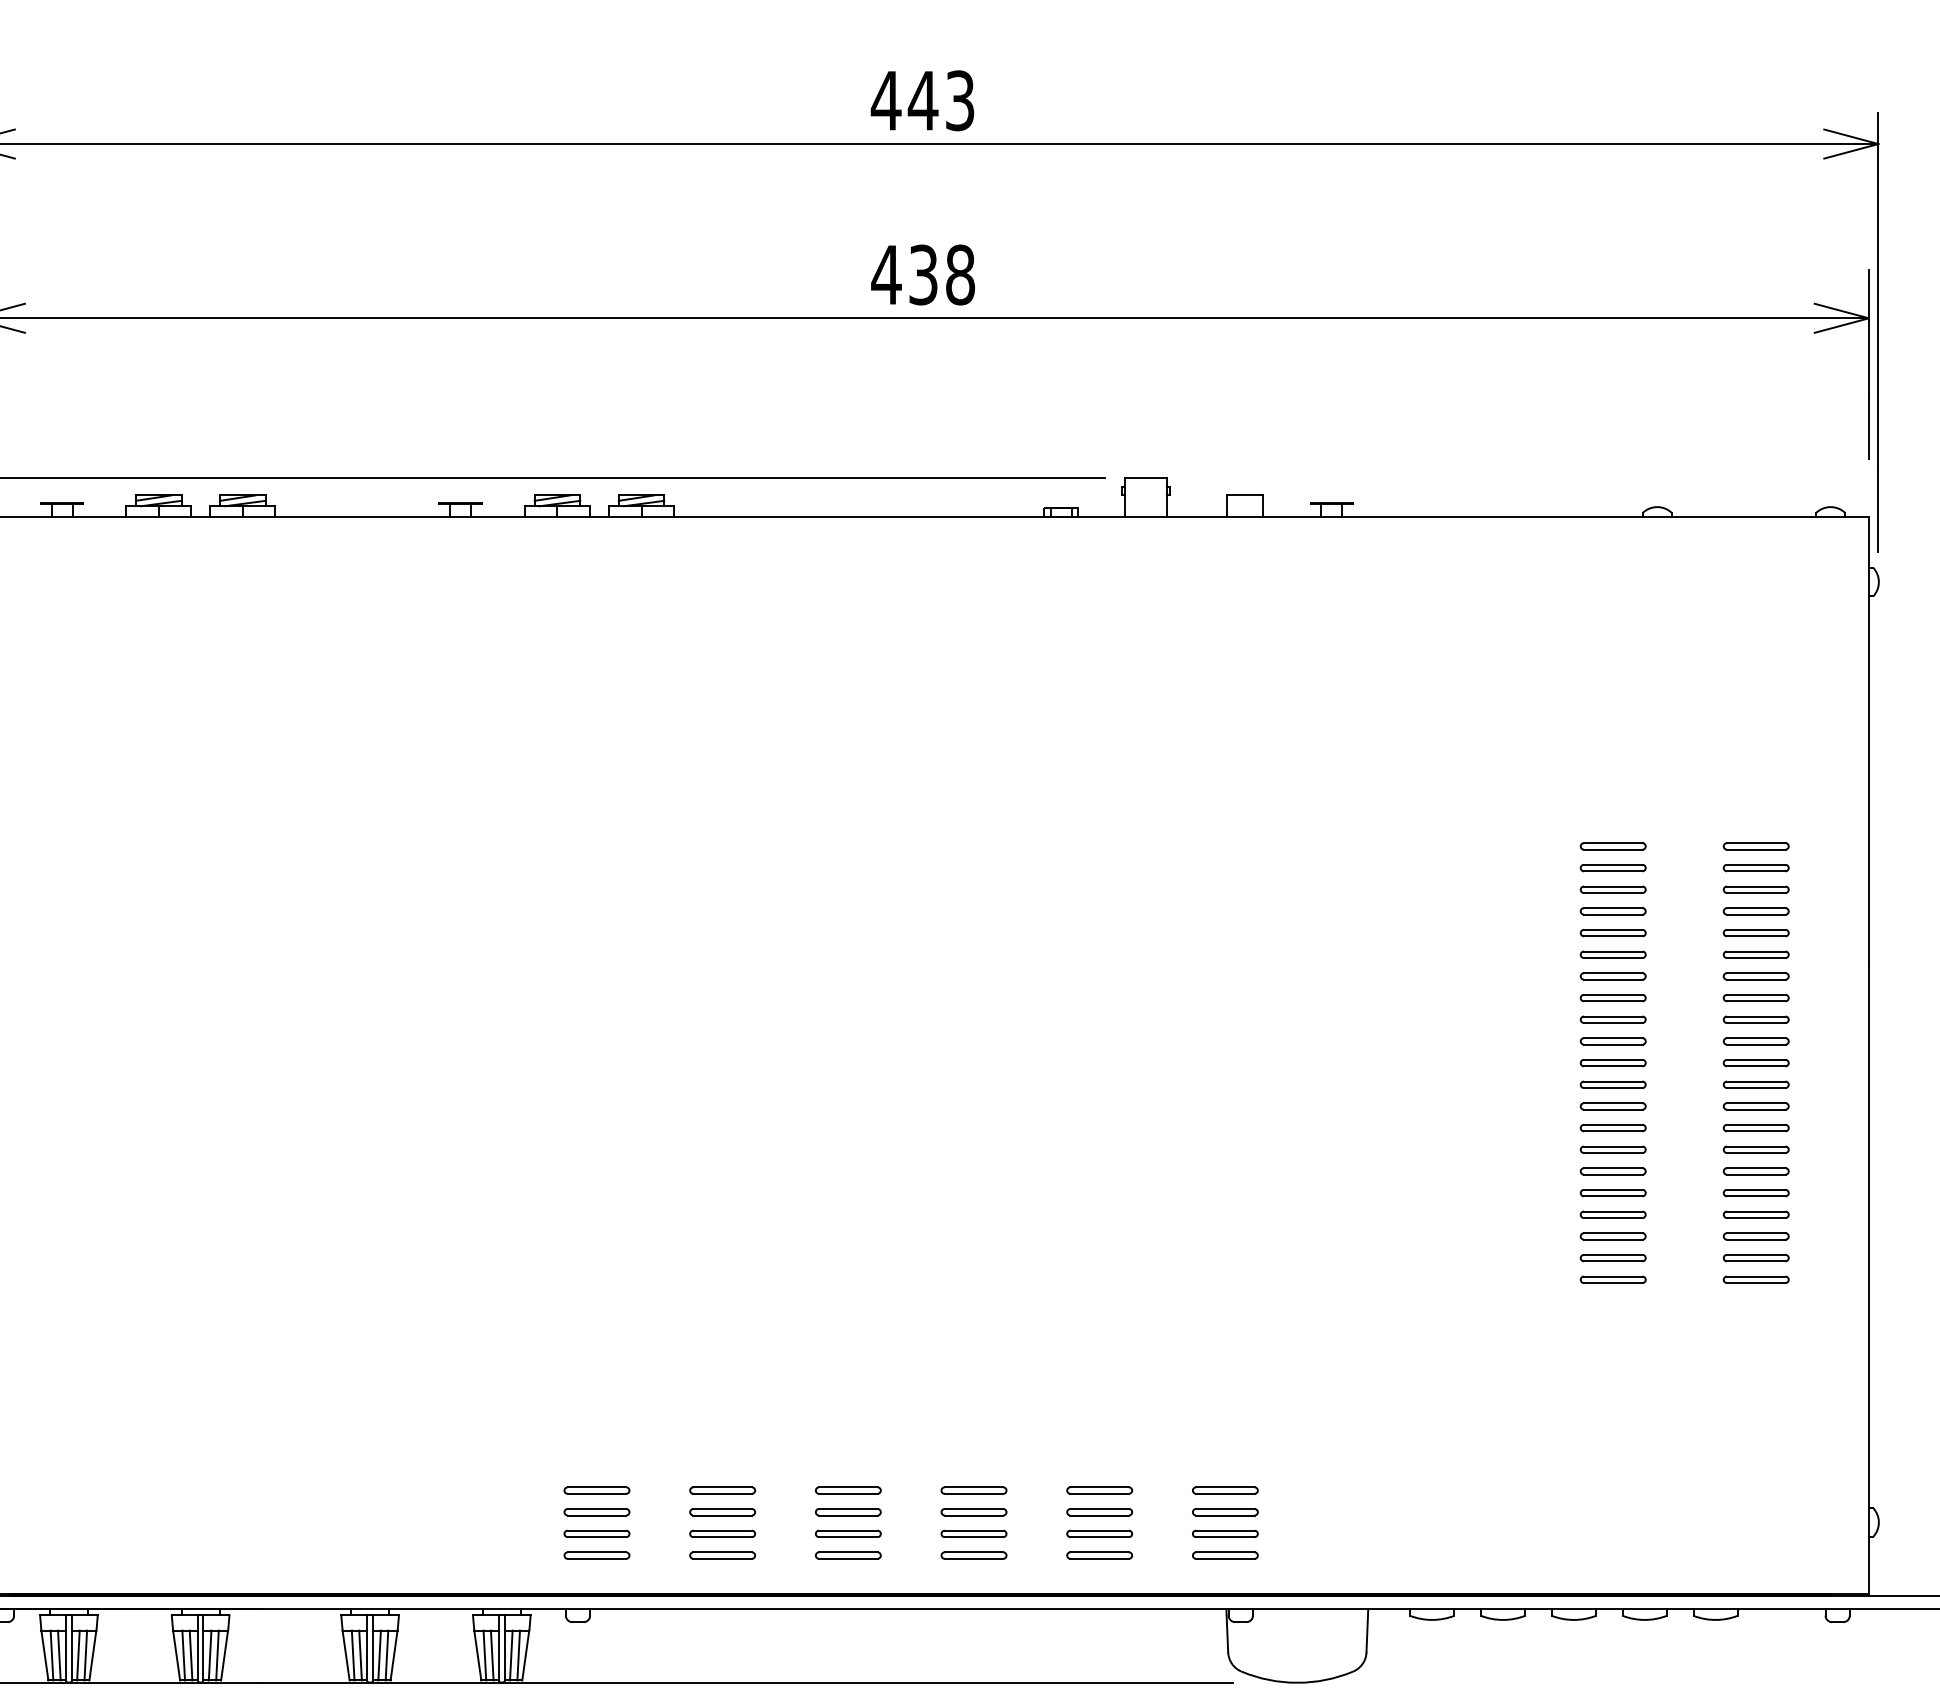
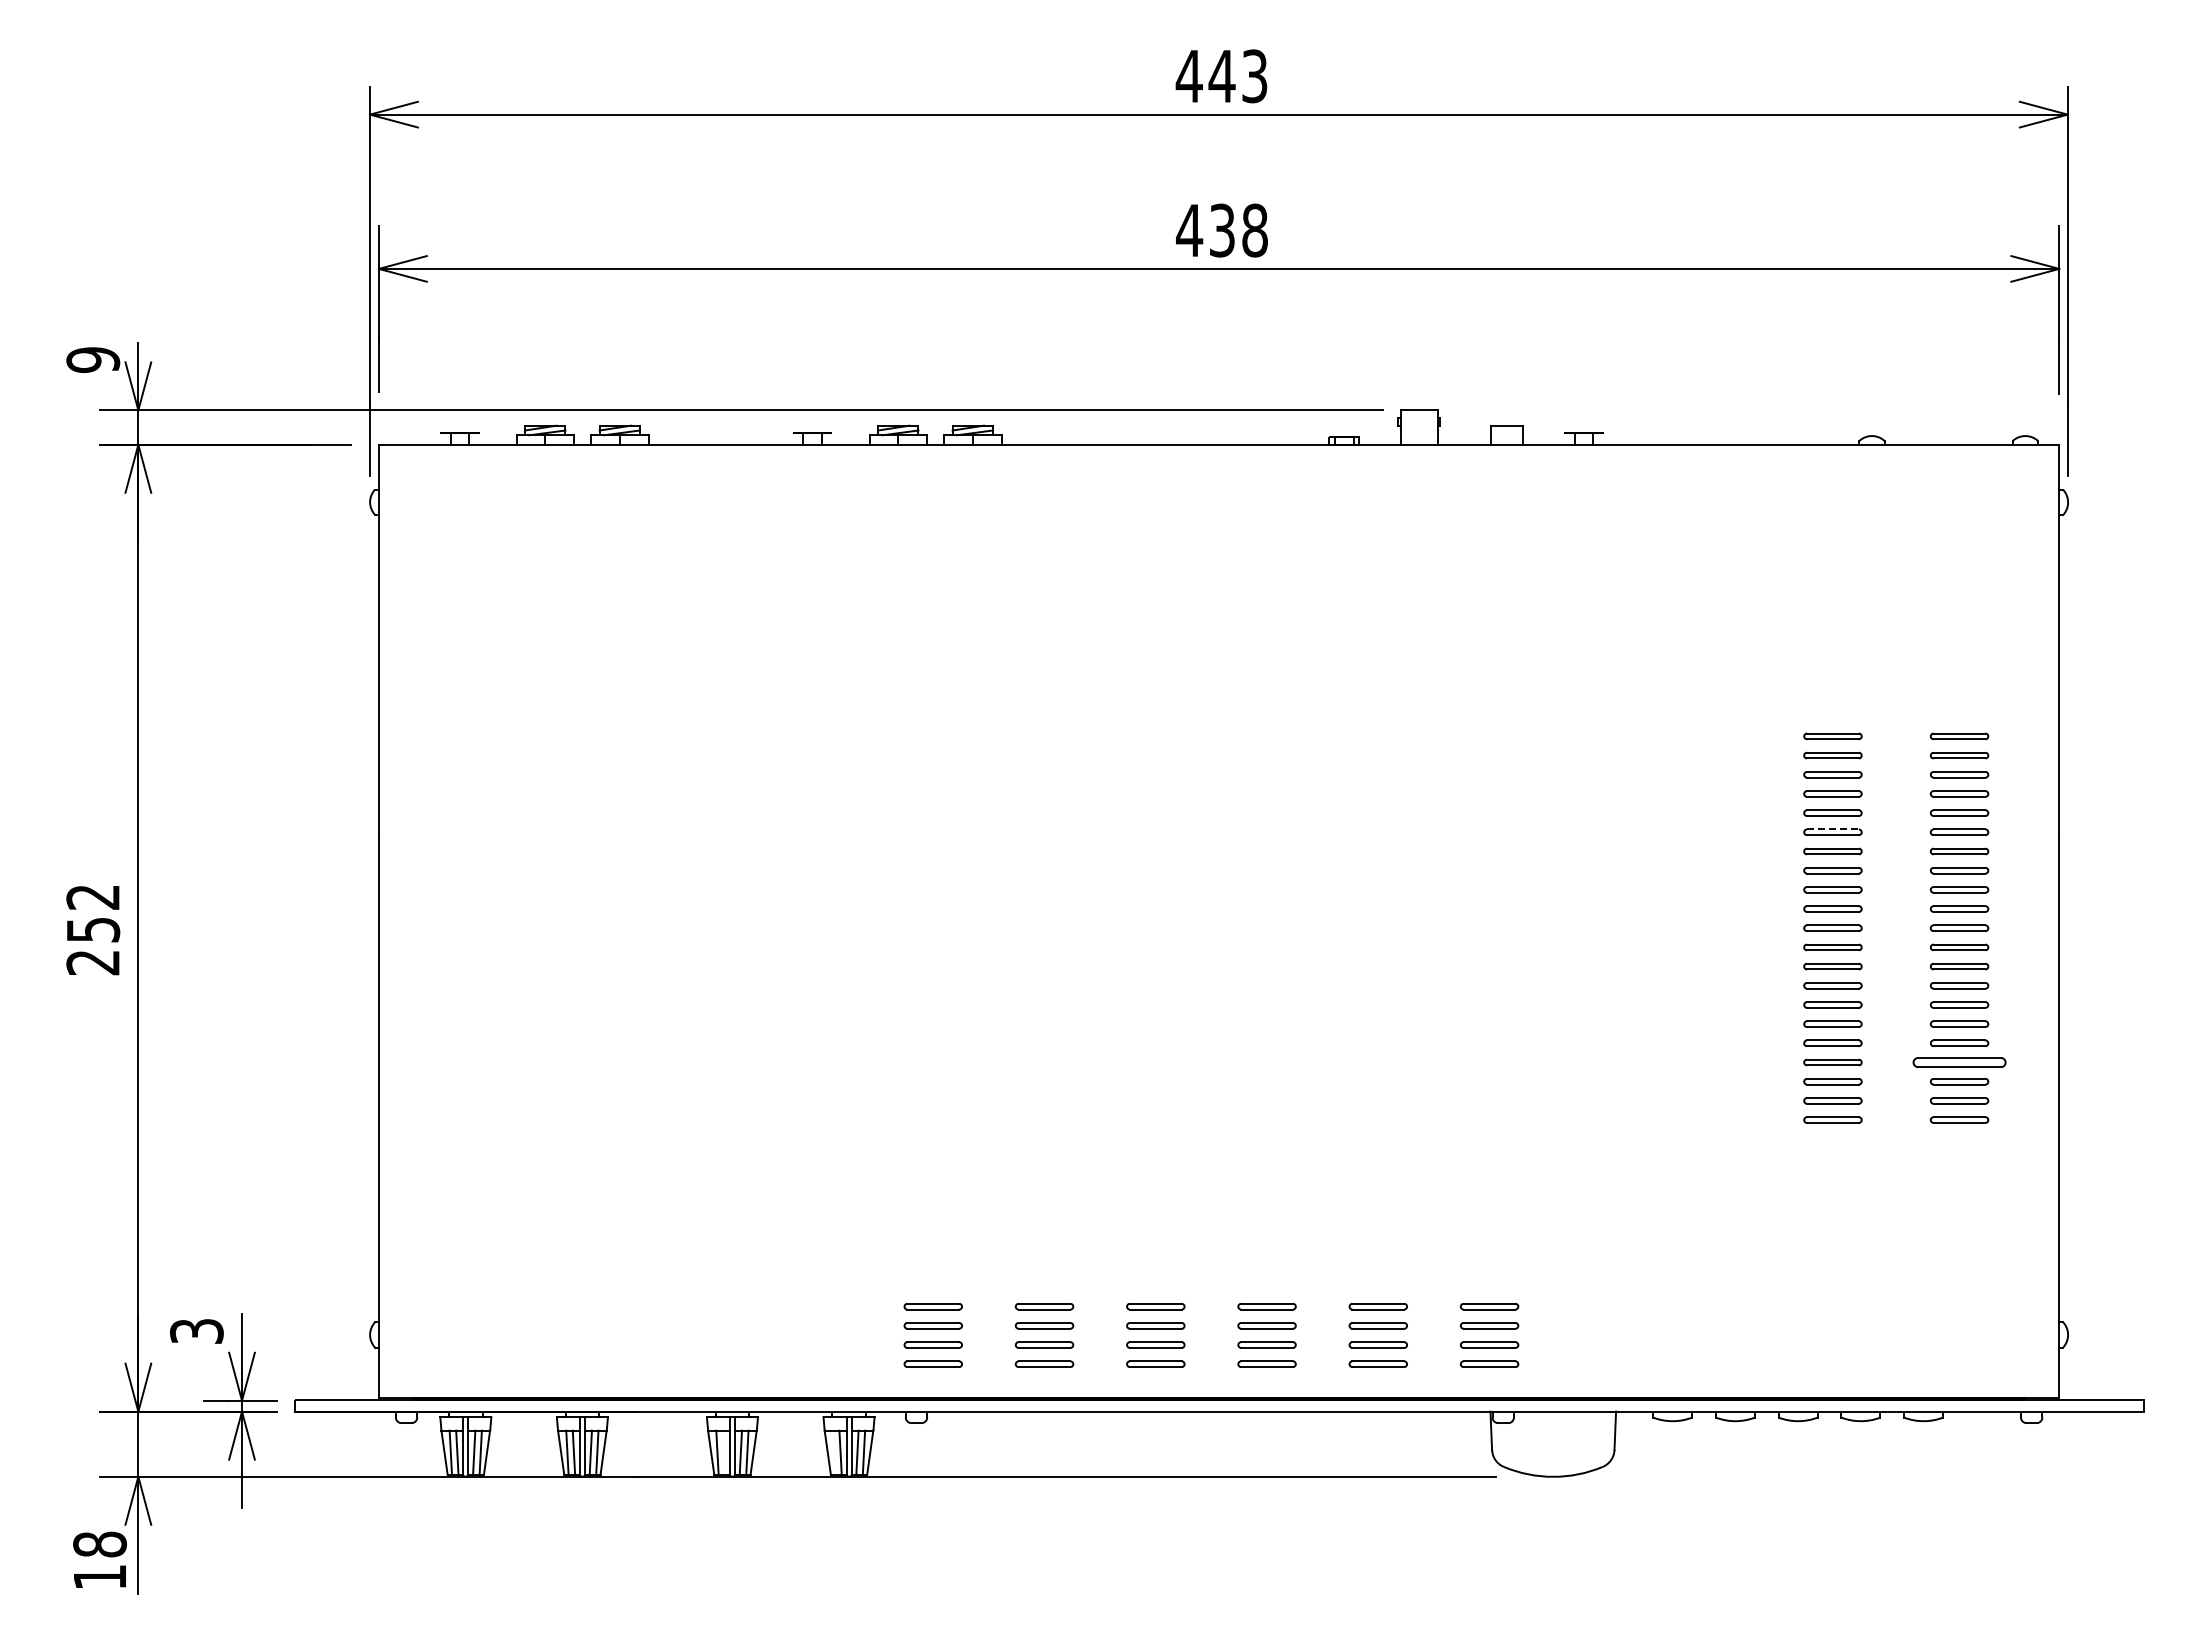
line: (1612, 951) -> (1832, 829), solid -> dashed
part: (1756, 1214) -> (1959, 1062), size x1.6
line: (360, 1655) -> (723, 1452), removed
line: (484, 1655) -> (833, 1452), removed

